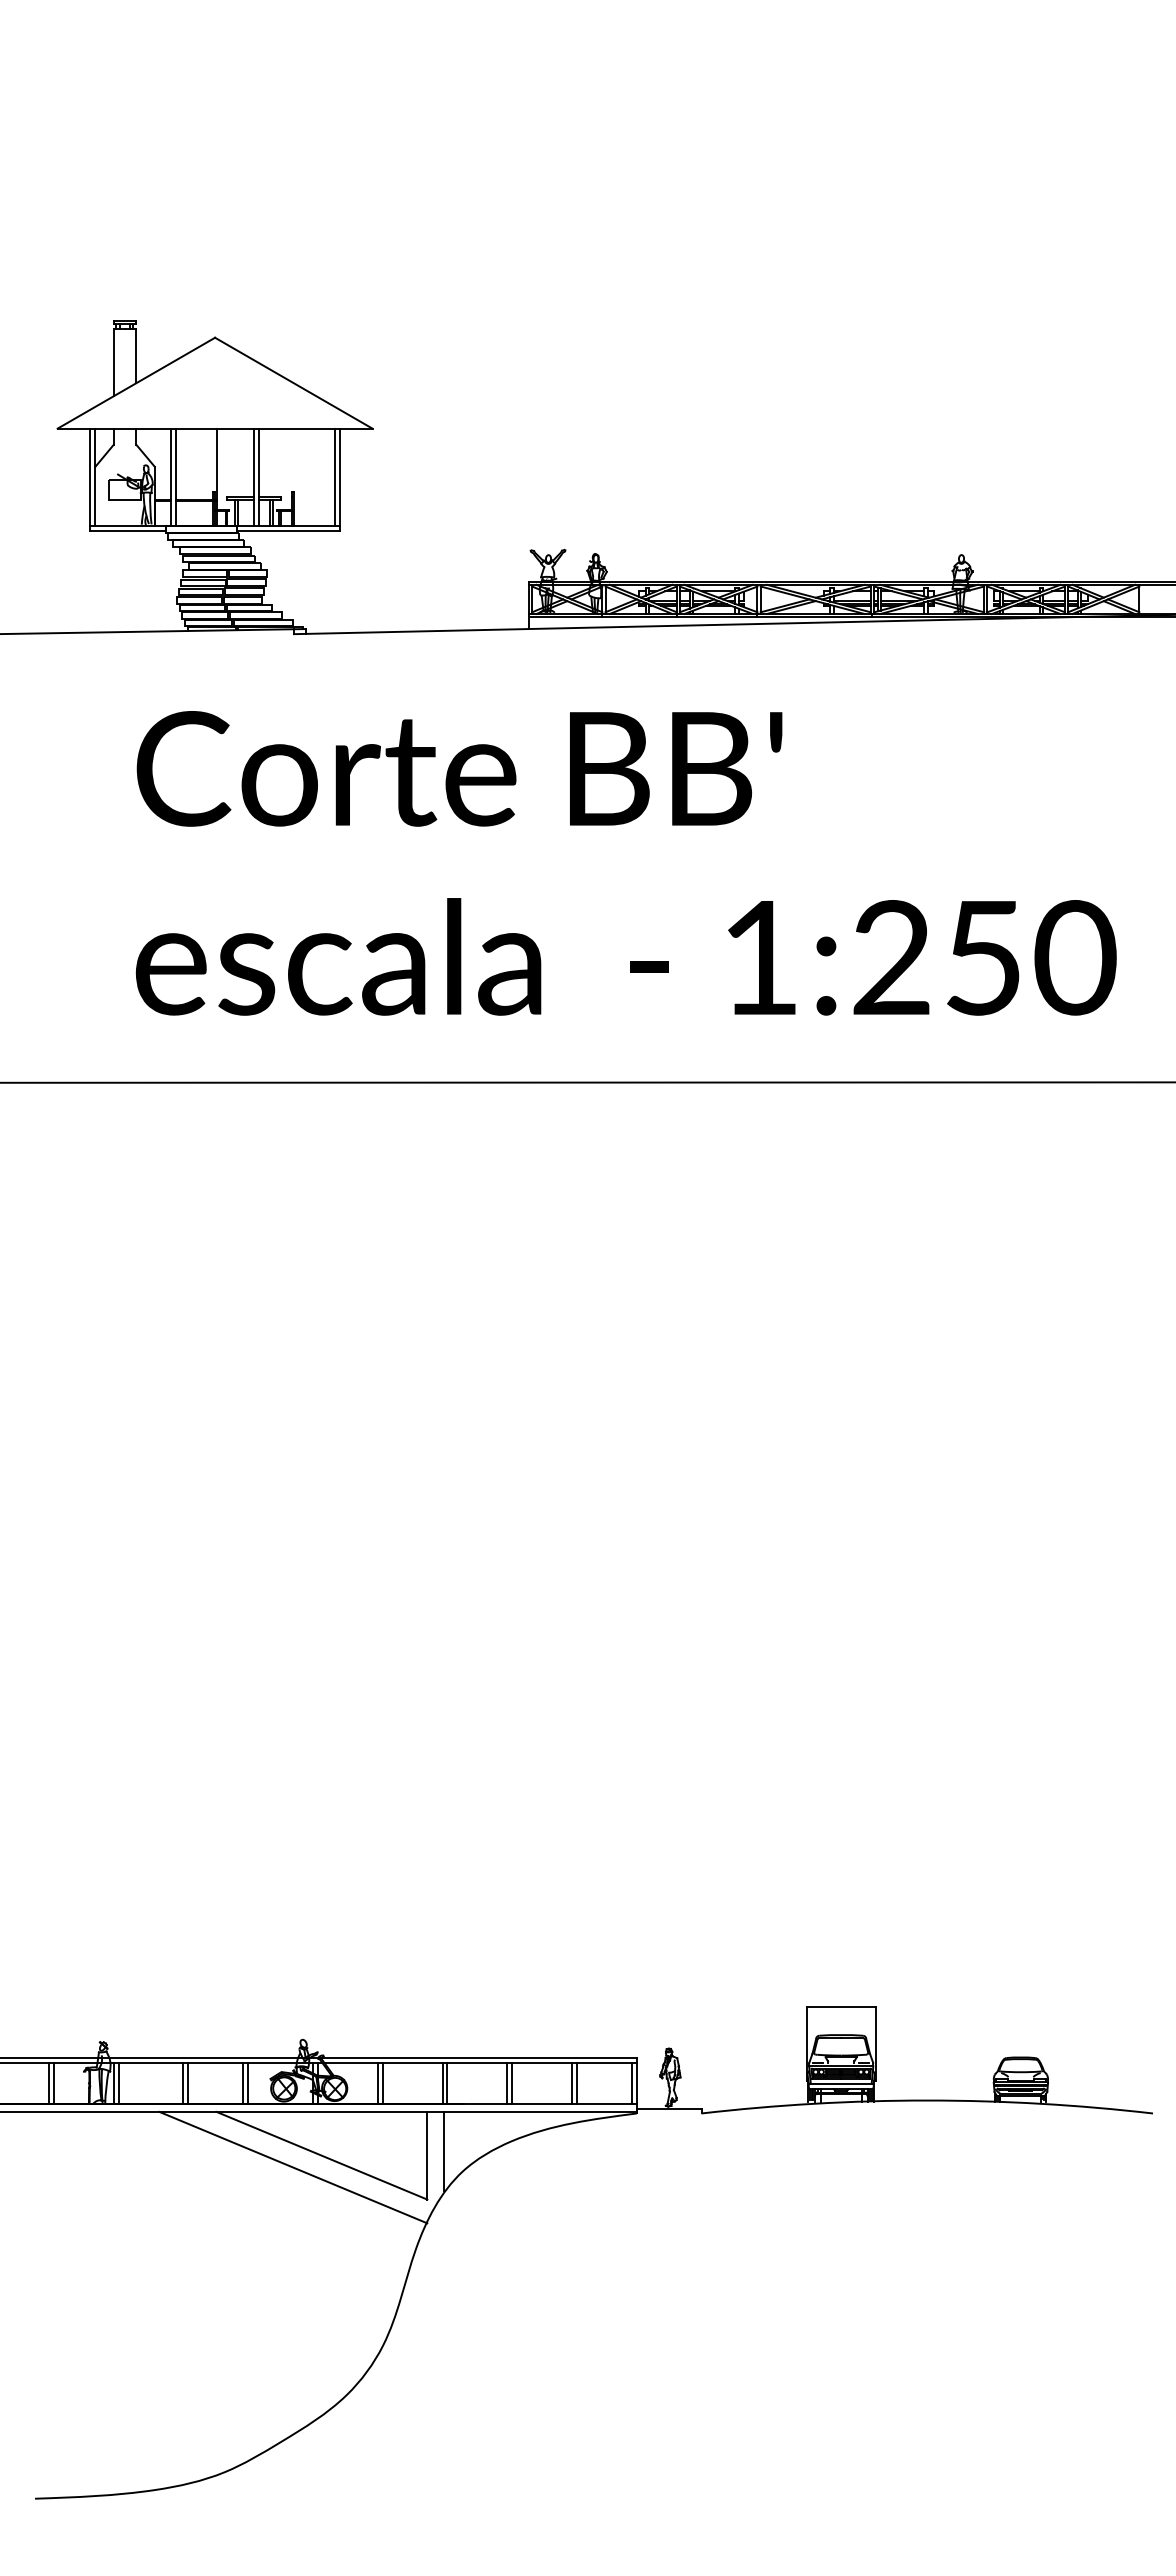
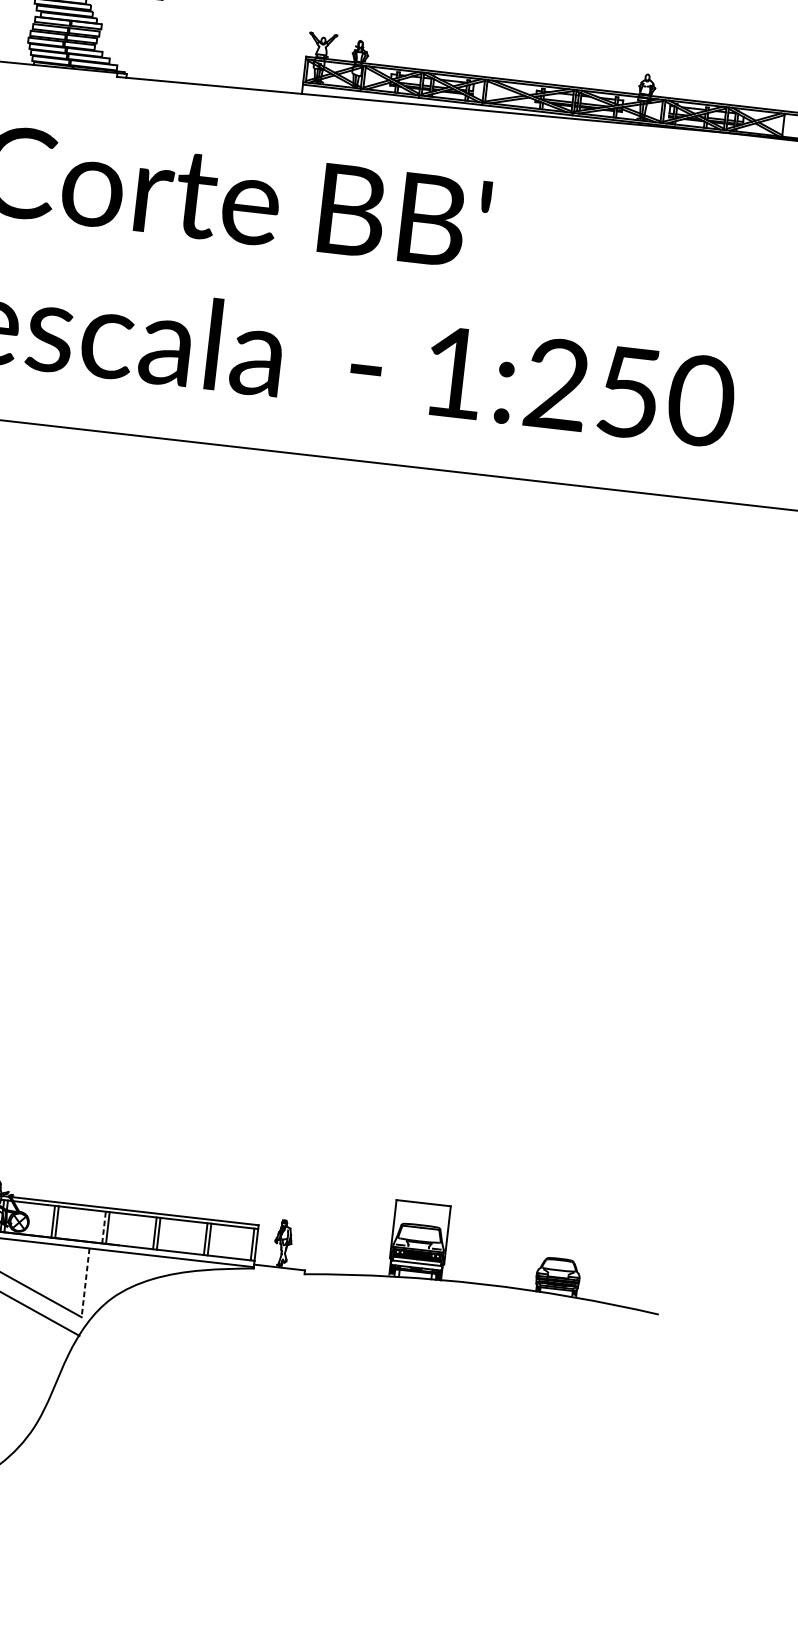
line: (442, 2083) -> (103, 1227), solid -> dashed
line: (443, 2150) -> (98, 1280), removed
line: (427, 2155) -> (85, 1282), solid -> dashed

